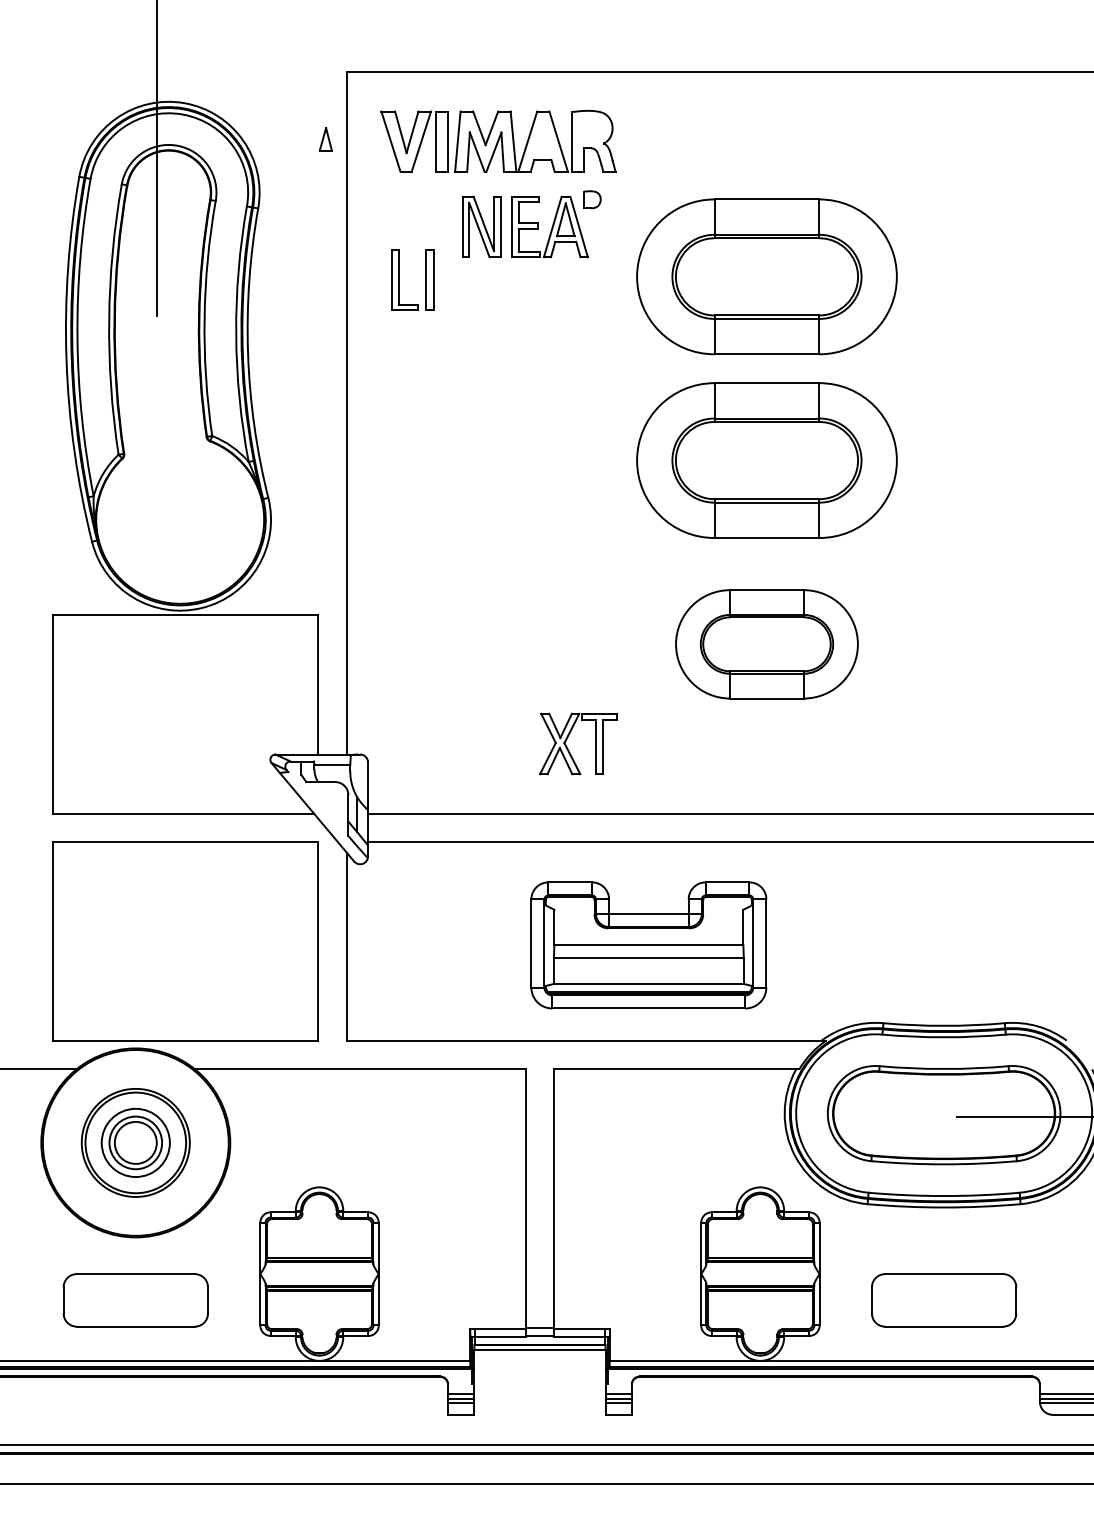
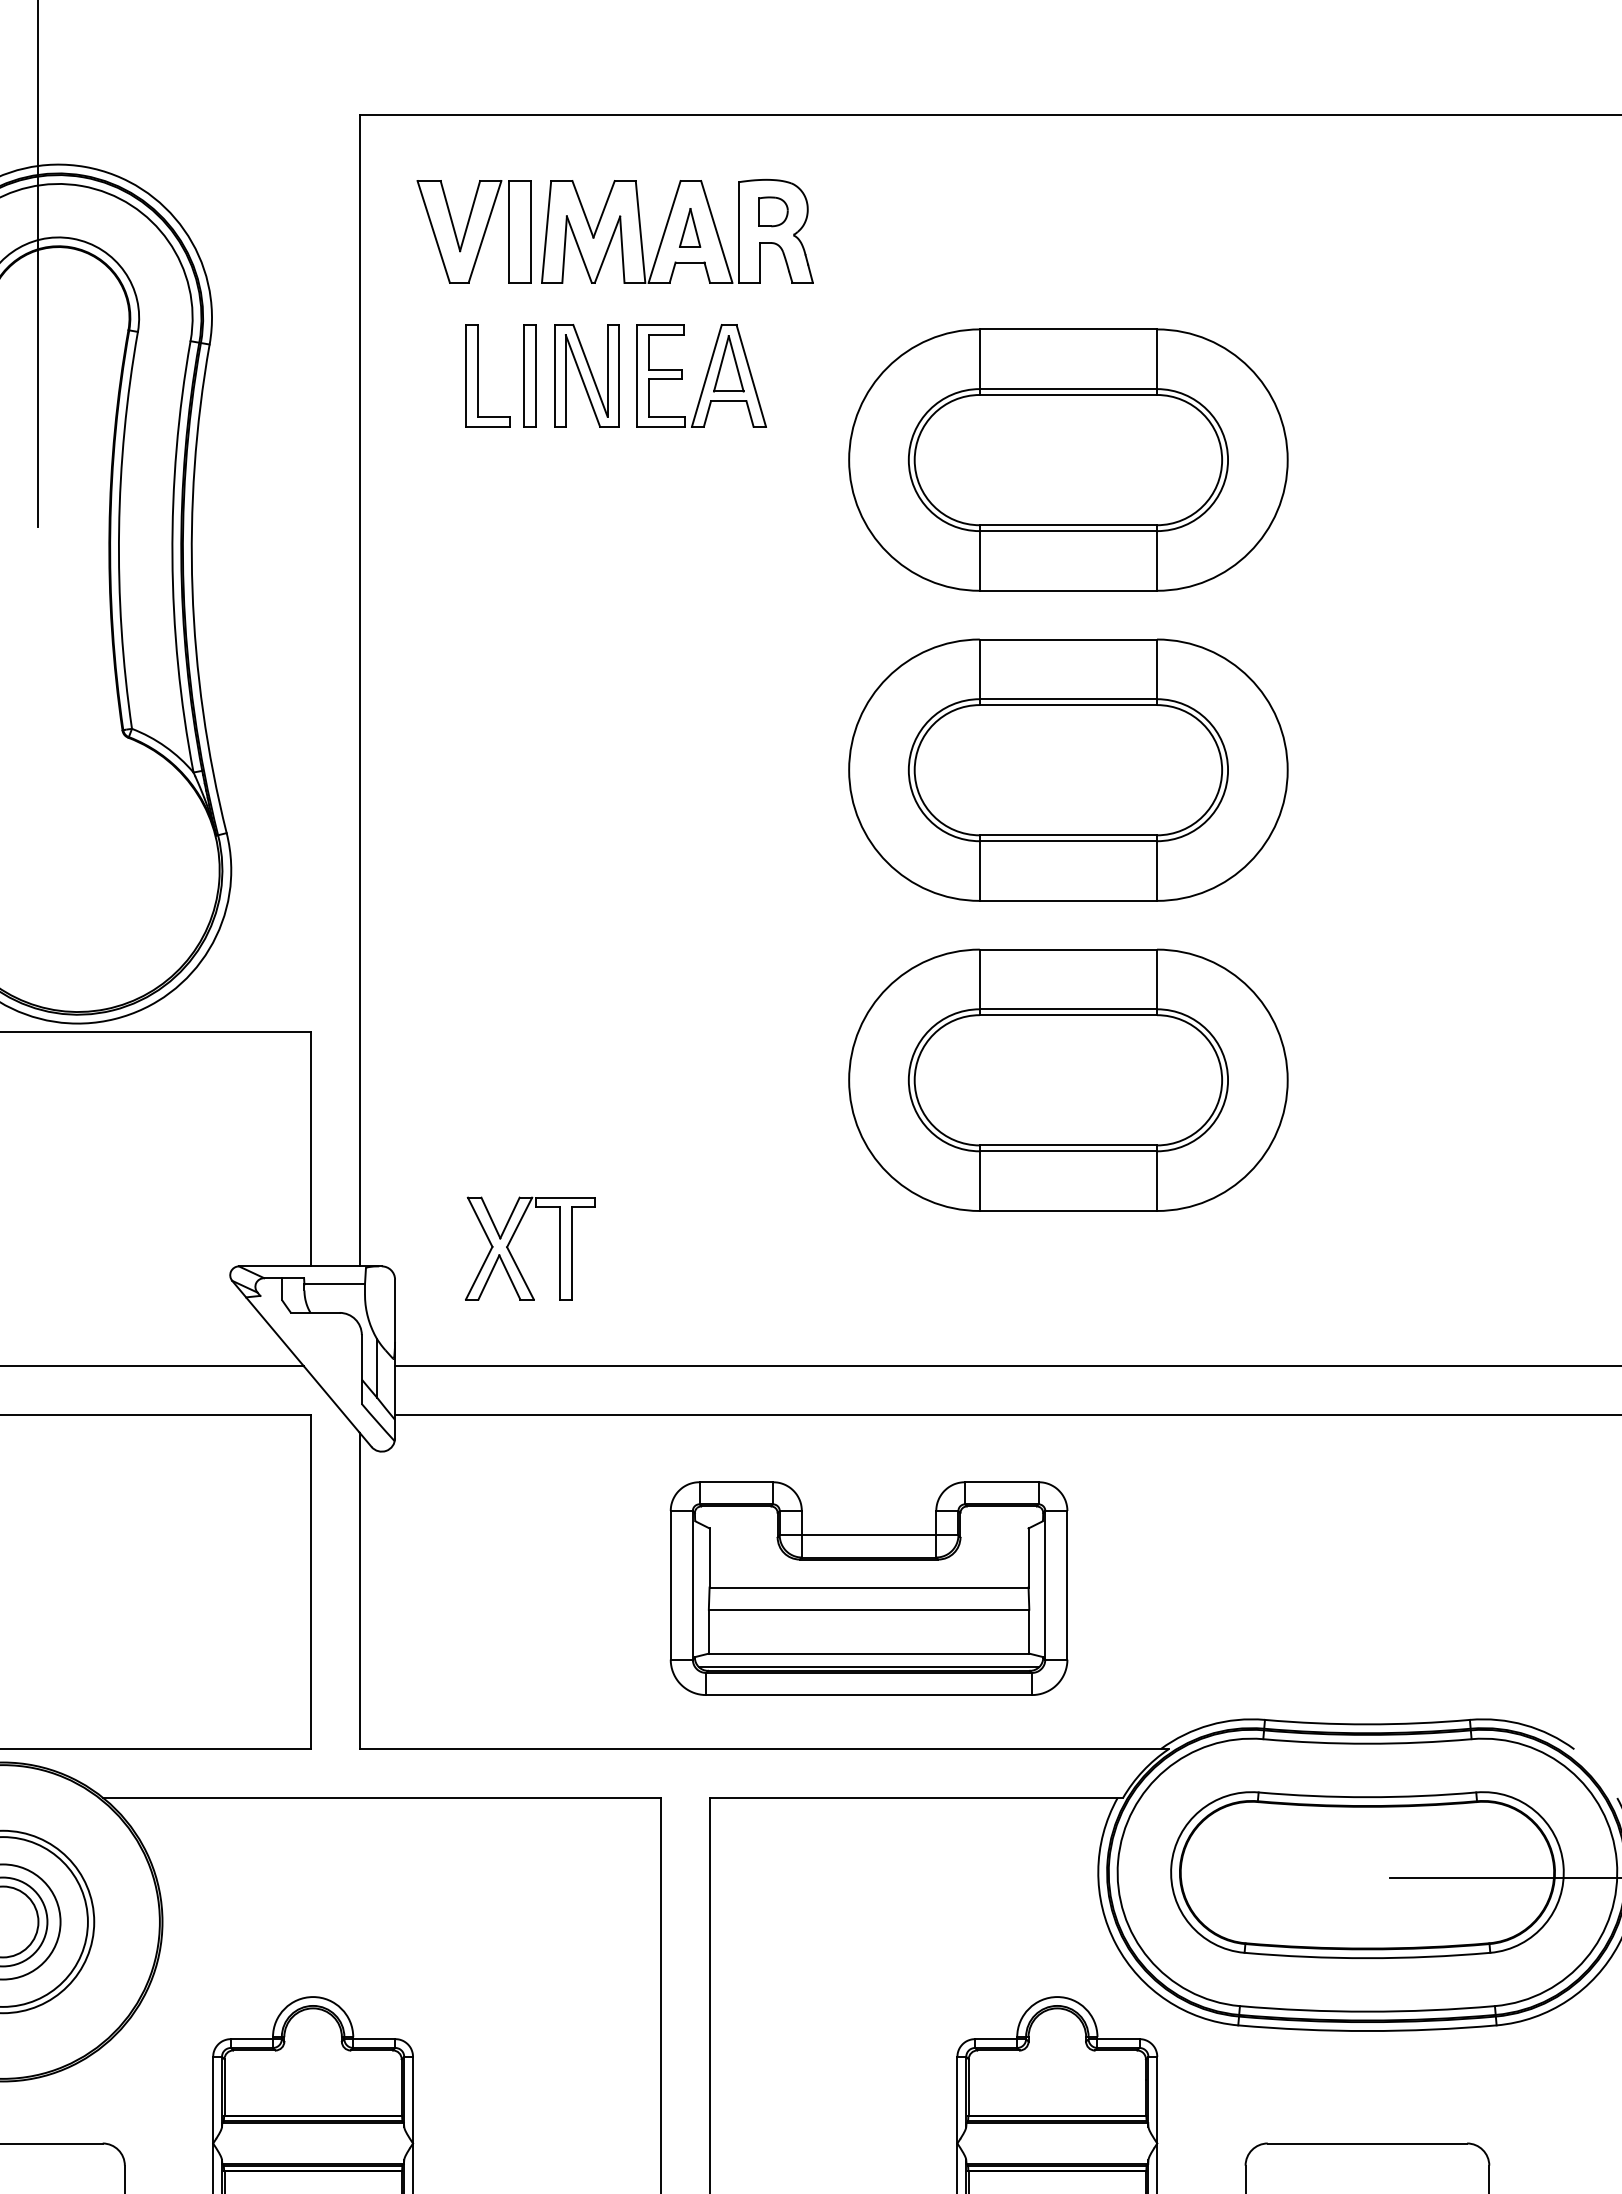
part: (325, 139) -> (689, 228), moved
part: (592, 199) -> (773, 211), moved
part: (399, 279) -> (478, 375), moved
part: (766, 644) -> (1067, 1080), size x1.43
part: (568, 748) -> (513, 1256), moved

